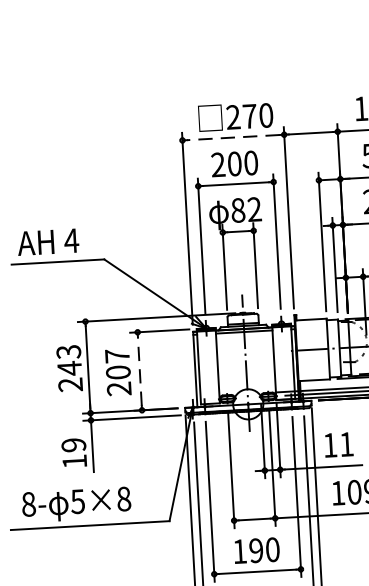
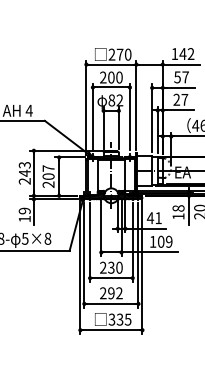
line: (233, 137) -> (111, 64), dashed -> solid
line: (140, 370) -> (59, 176), dashed -> solid
text: (330, 446) -> (150, 218), 11 -> 41
text: (248, 550) -> (107, 267), 190 -> 230

